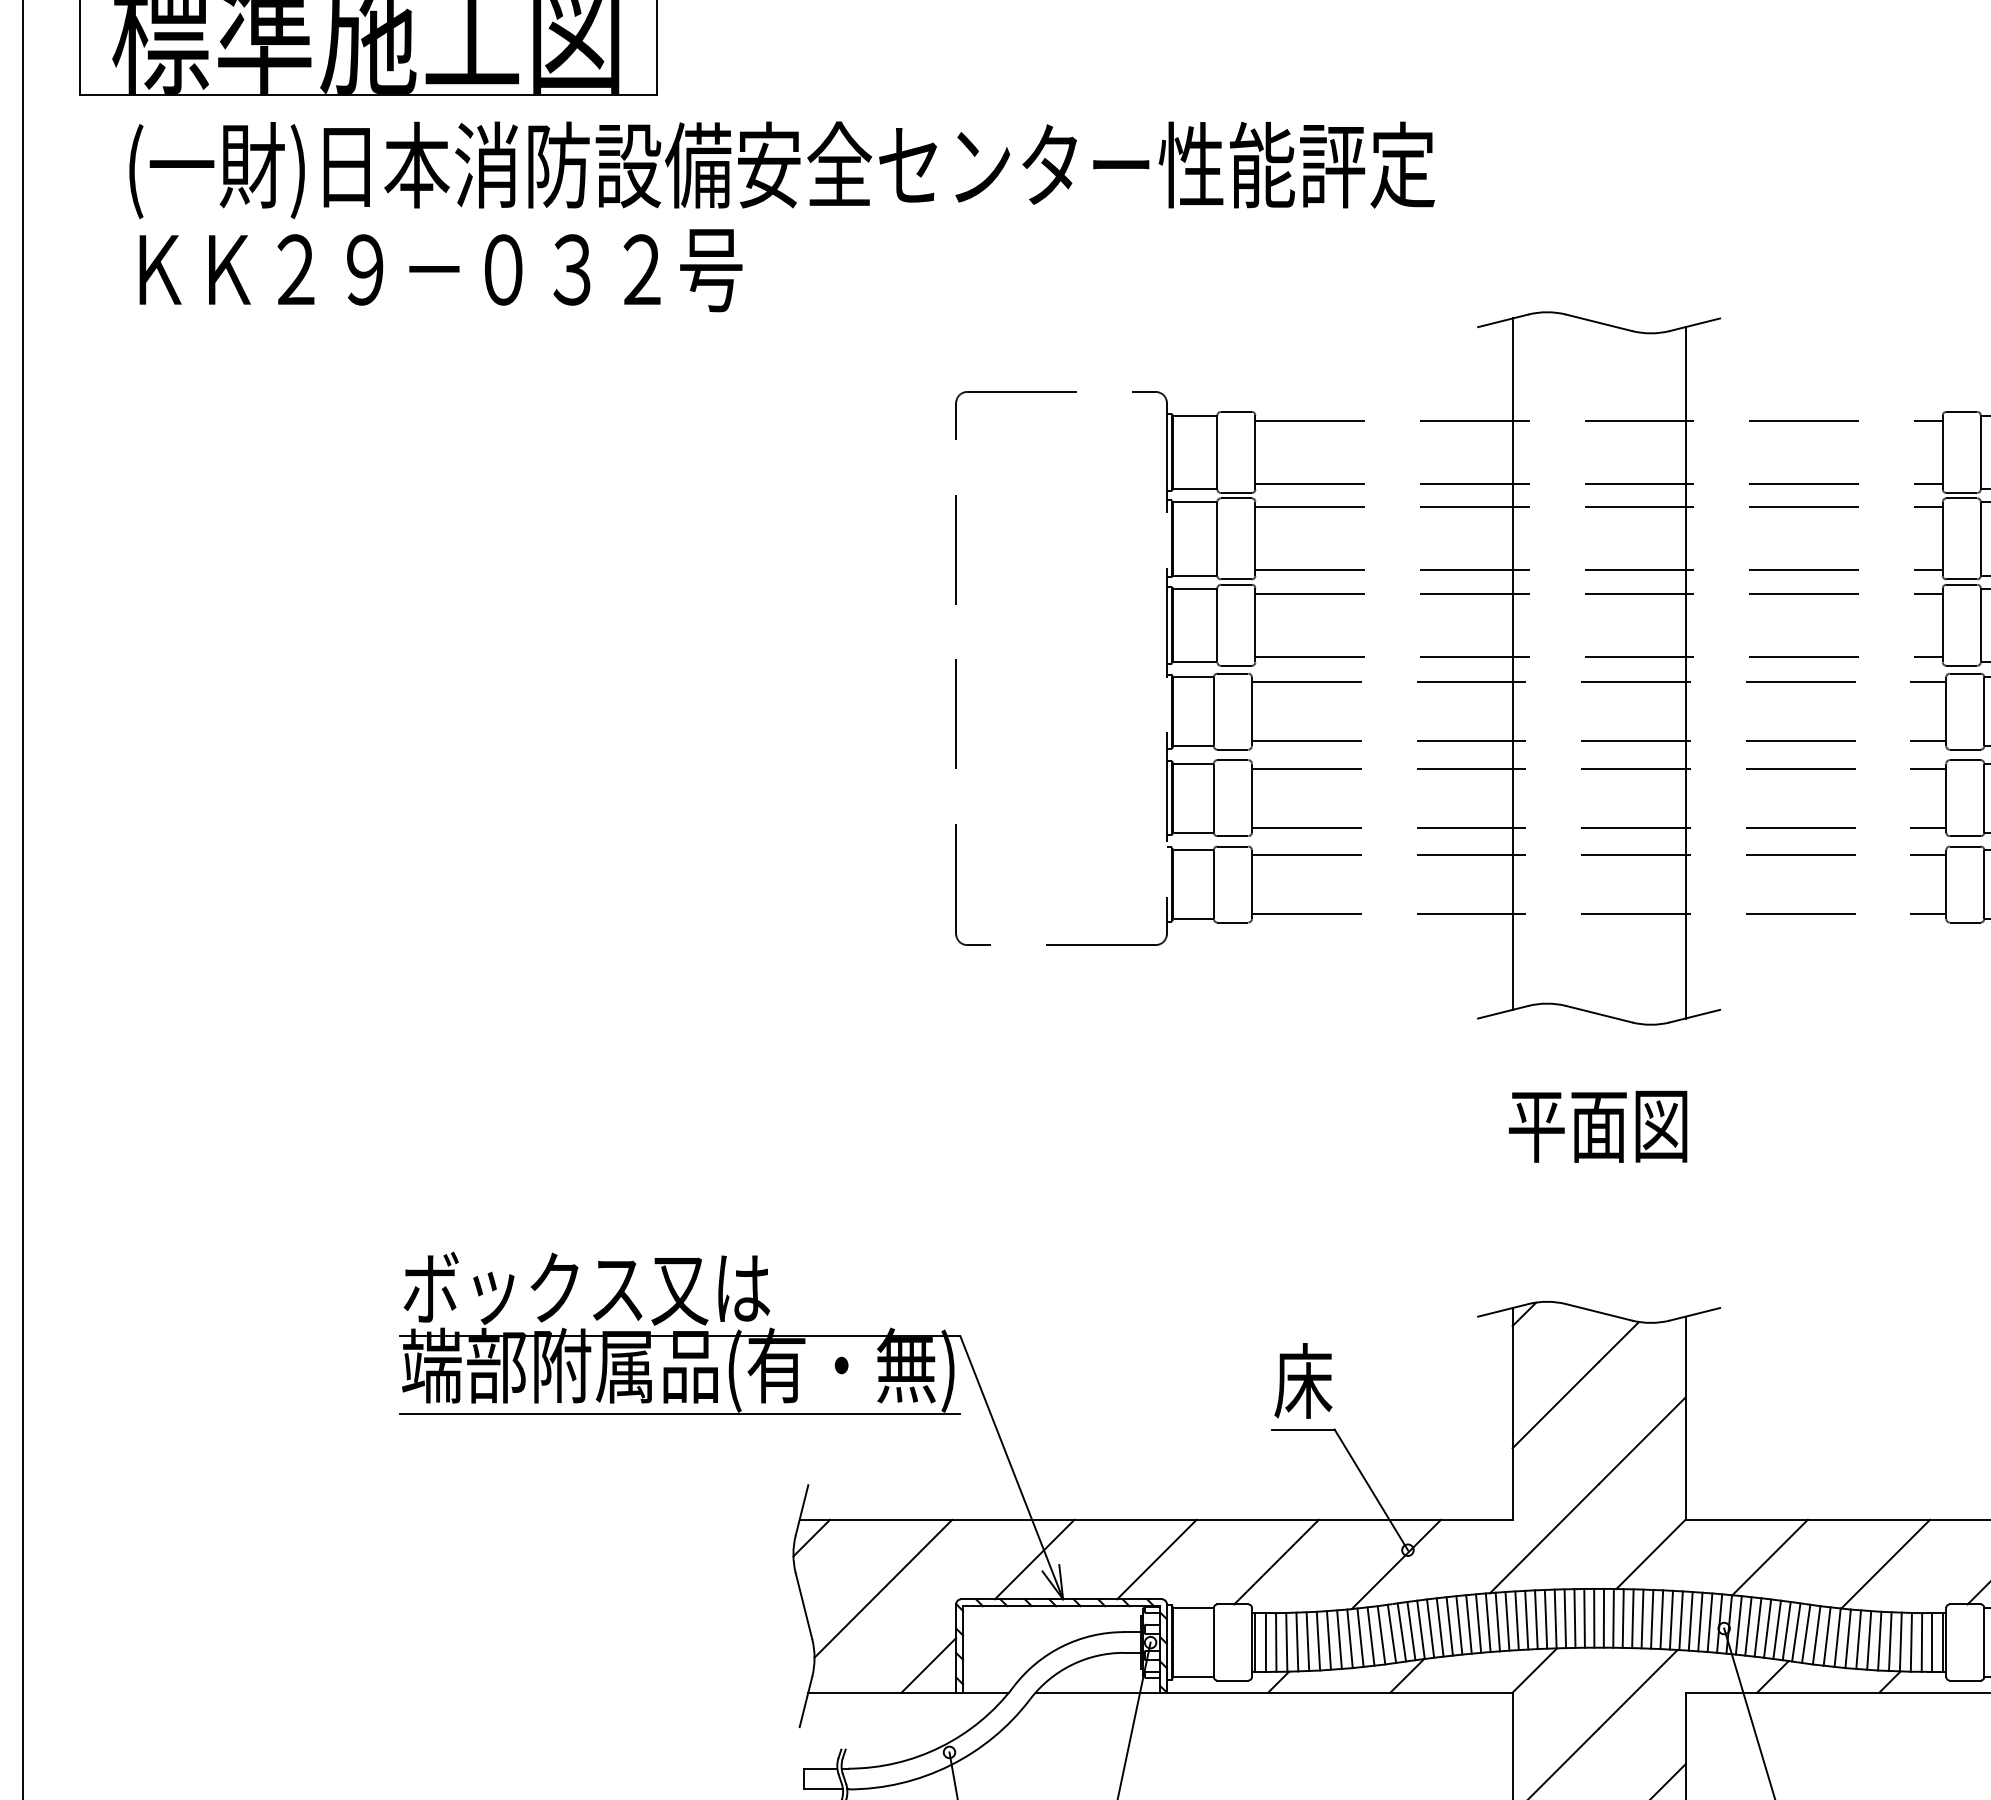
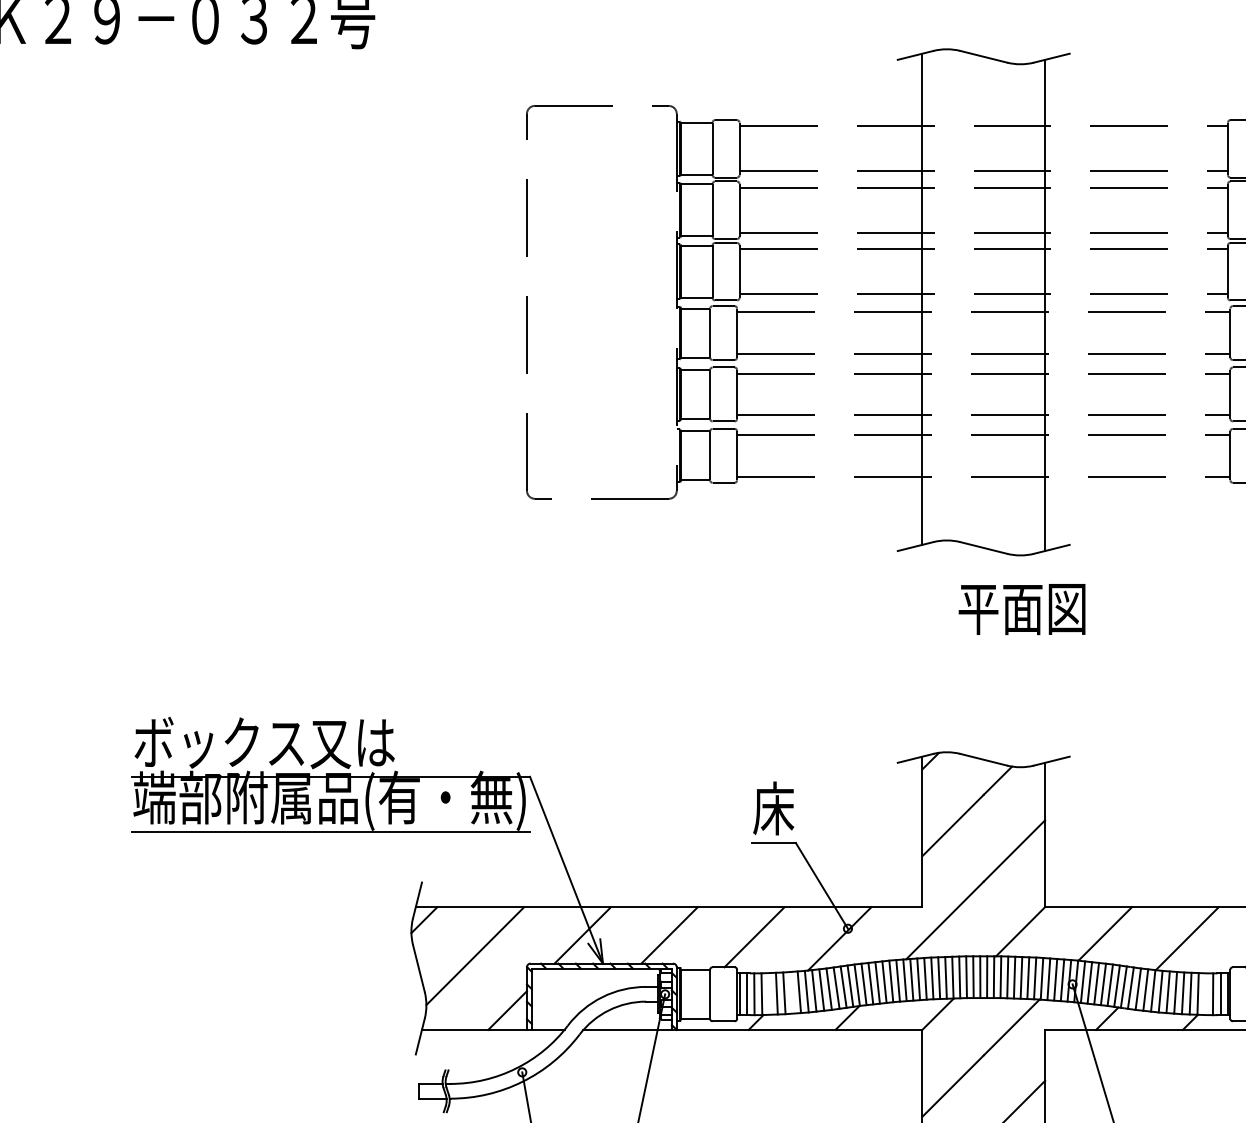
text: (1598, 1126) -> (1022, 609), moved
line: (1328, 1640) -> (791, 992), removed
line: (1297, 1641) -> (769, 993), removed
line: (1910, 1641) -> (1204, 993), removed

